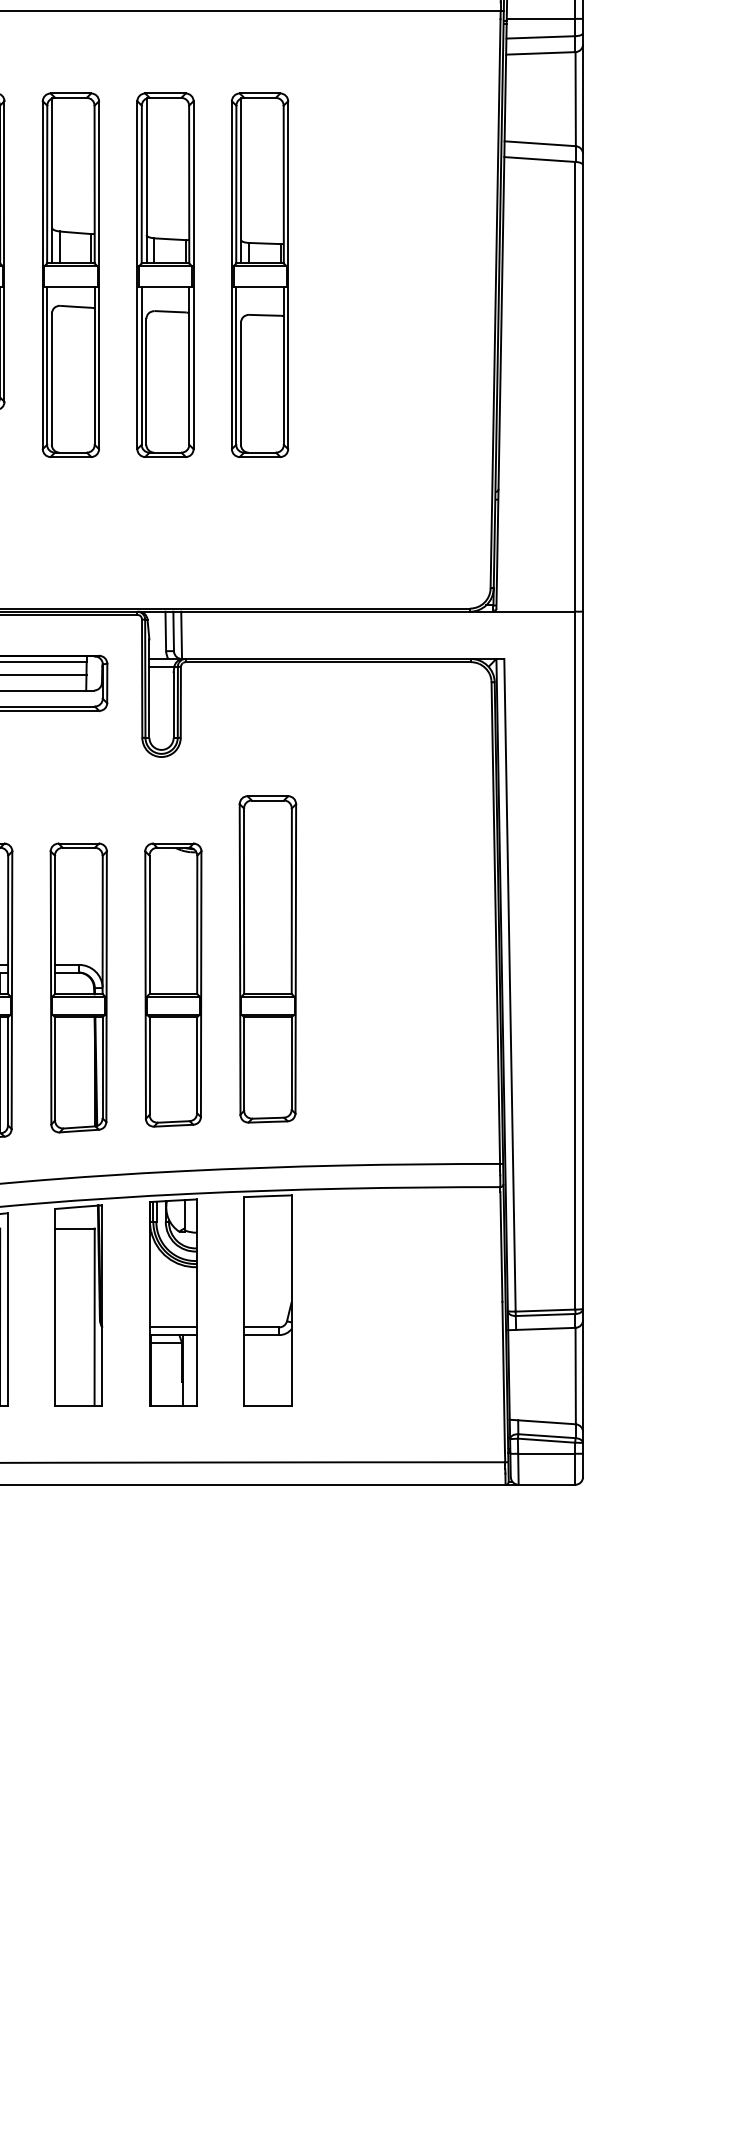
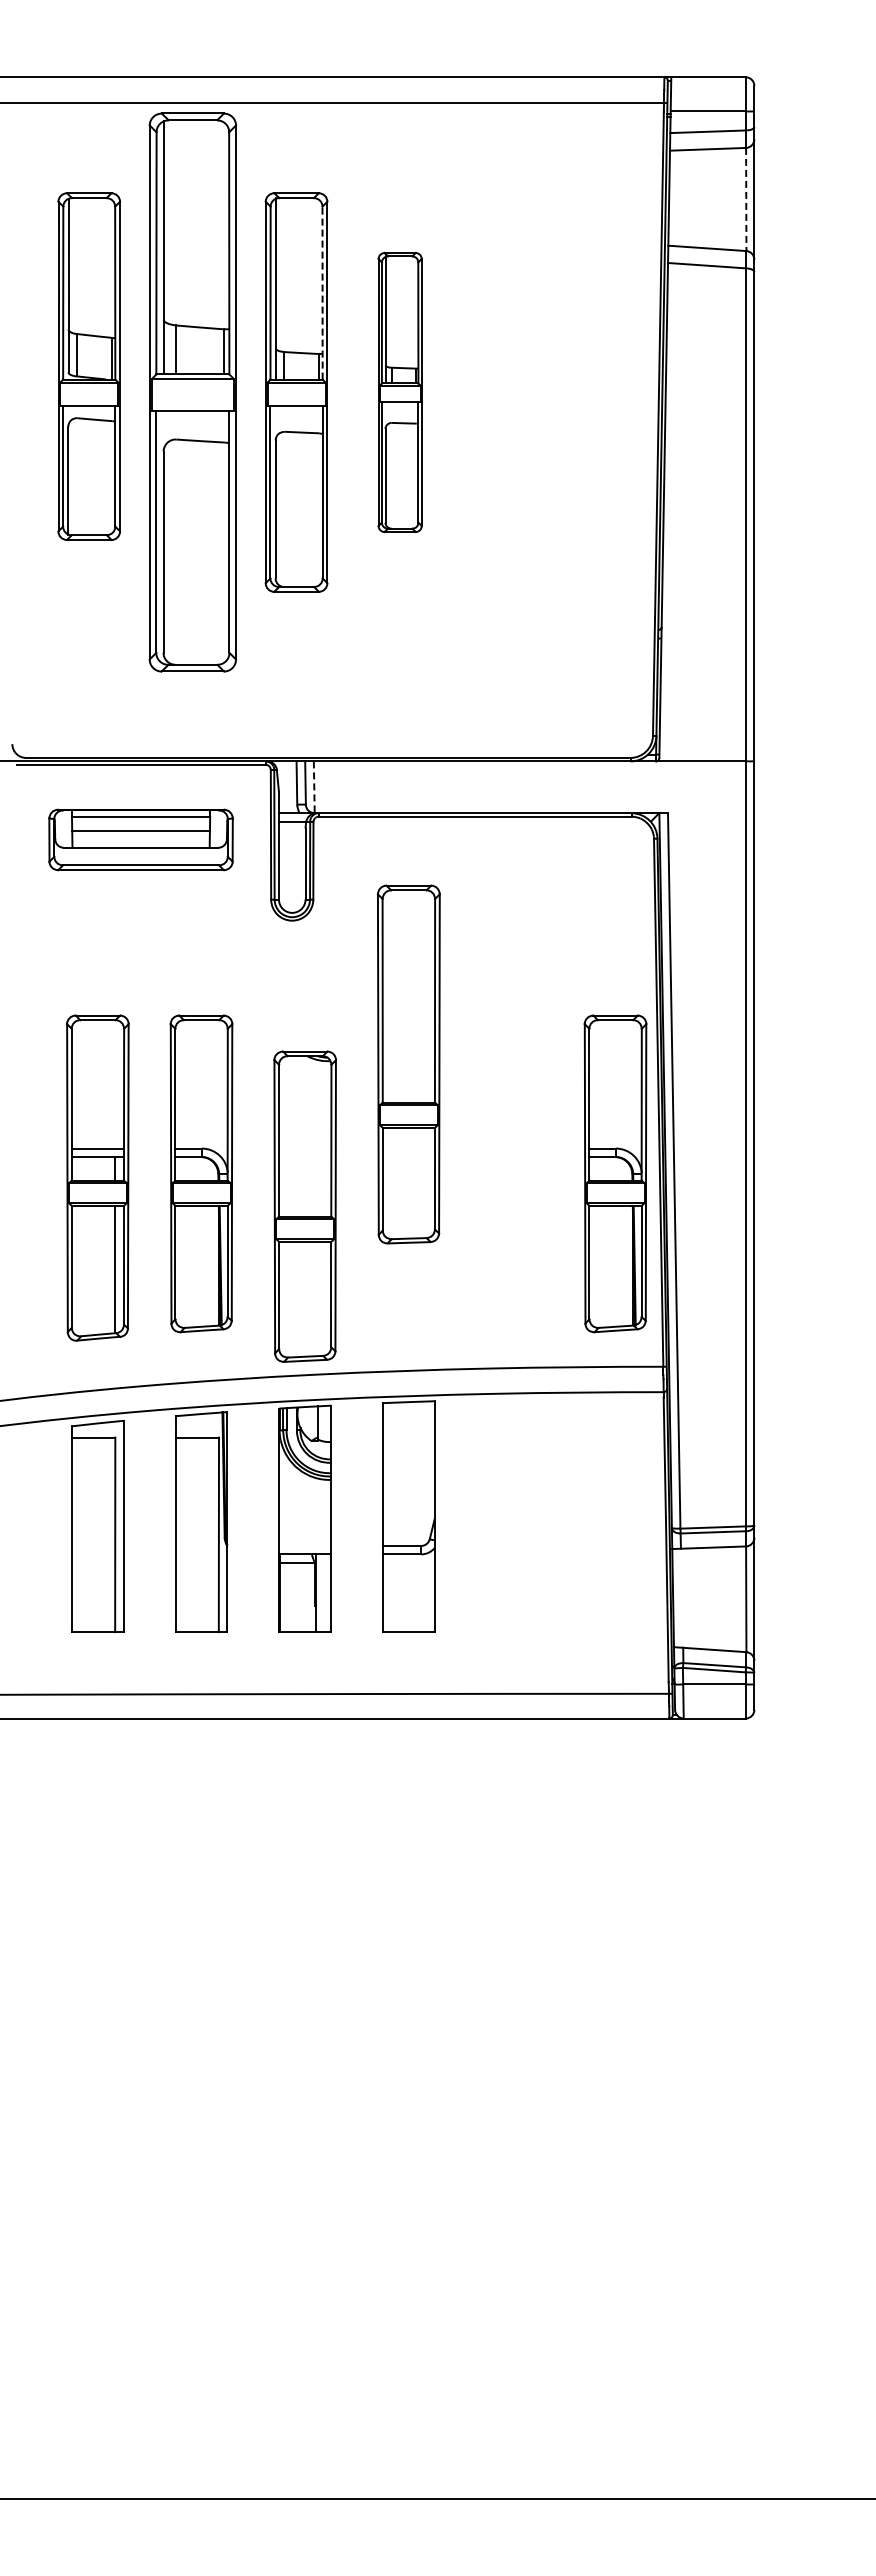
line: (575, 99) -> (746, 199), solid -> dashed
line: (189, 184) -> (322, 292), solid -> dashed
part: (70, 275) -> (192, 392), size x1.4
part: (259, 275) -> (399, 392), size x0.7
line: (181, 635) -> (314, 787), solid -> dashed
part: (267, 959) -> (408, 1064), moved
part: (172, 984) -> (304, 1206), moved
part: (456, 987) -> (615, 1173), added
line: (173, 1326) -> (305, 1545), removed

